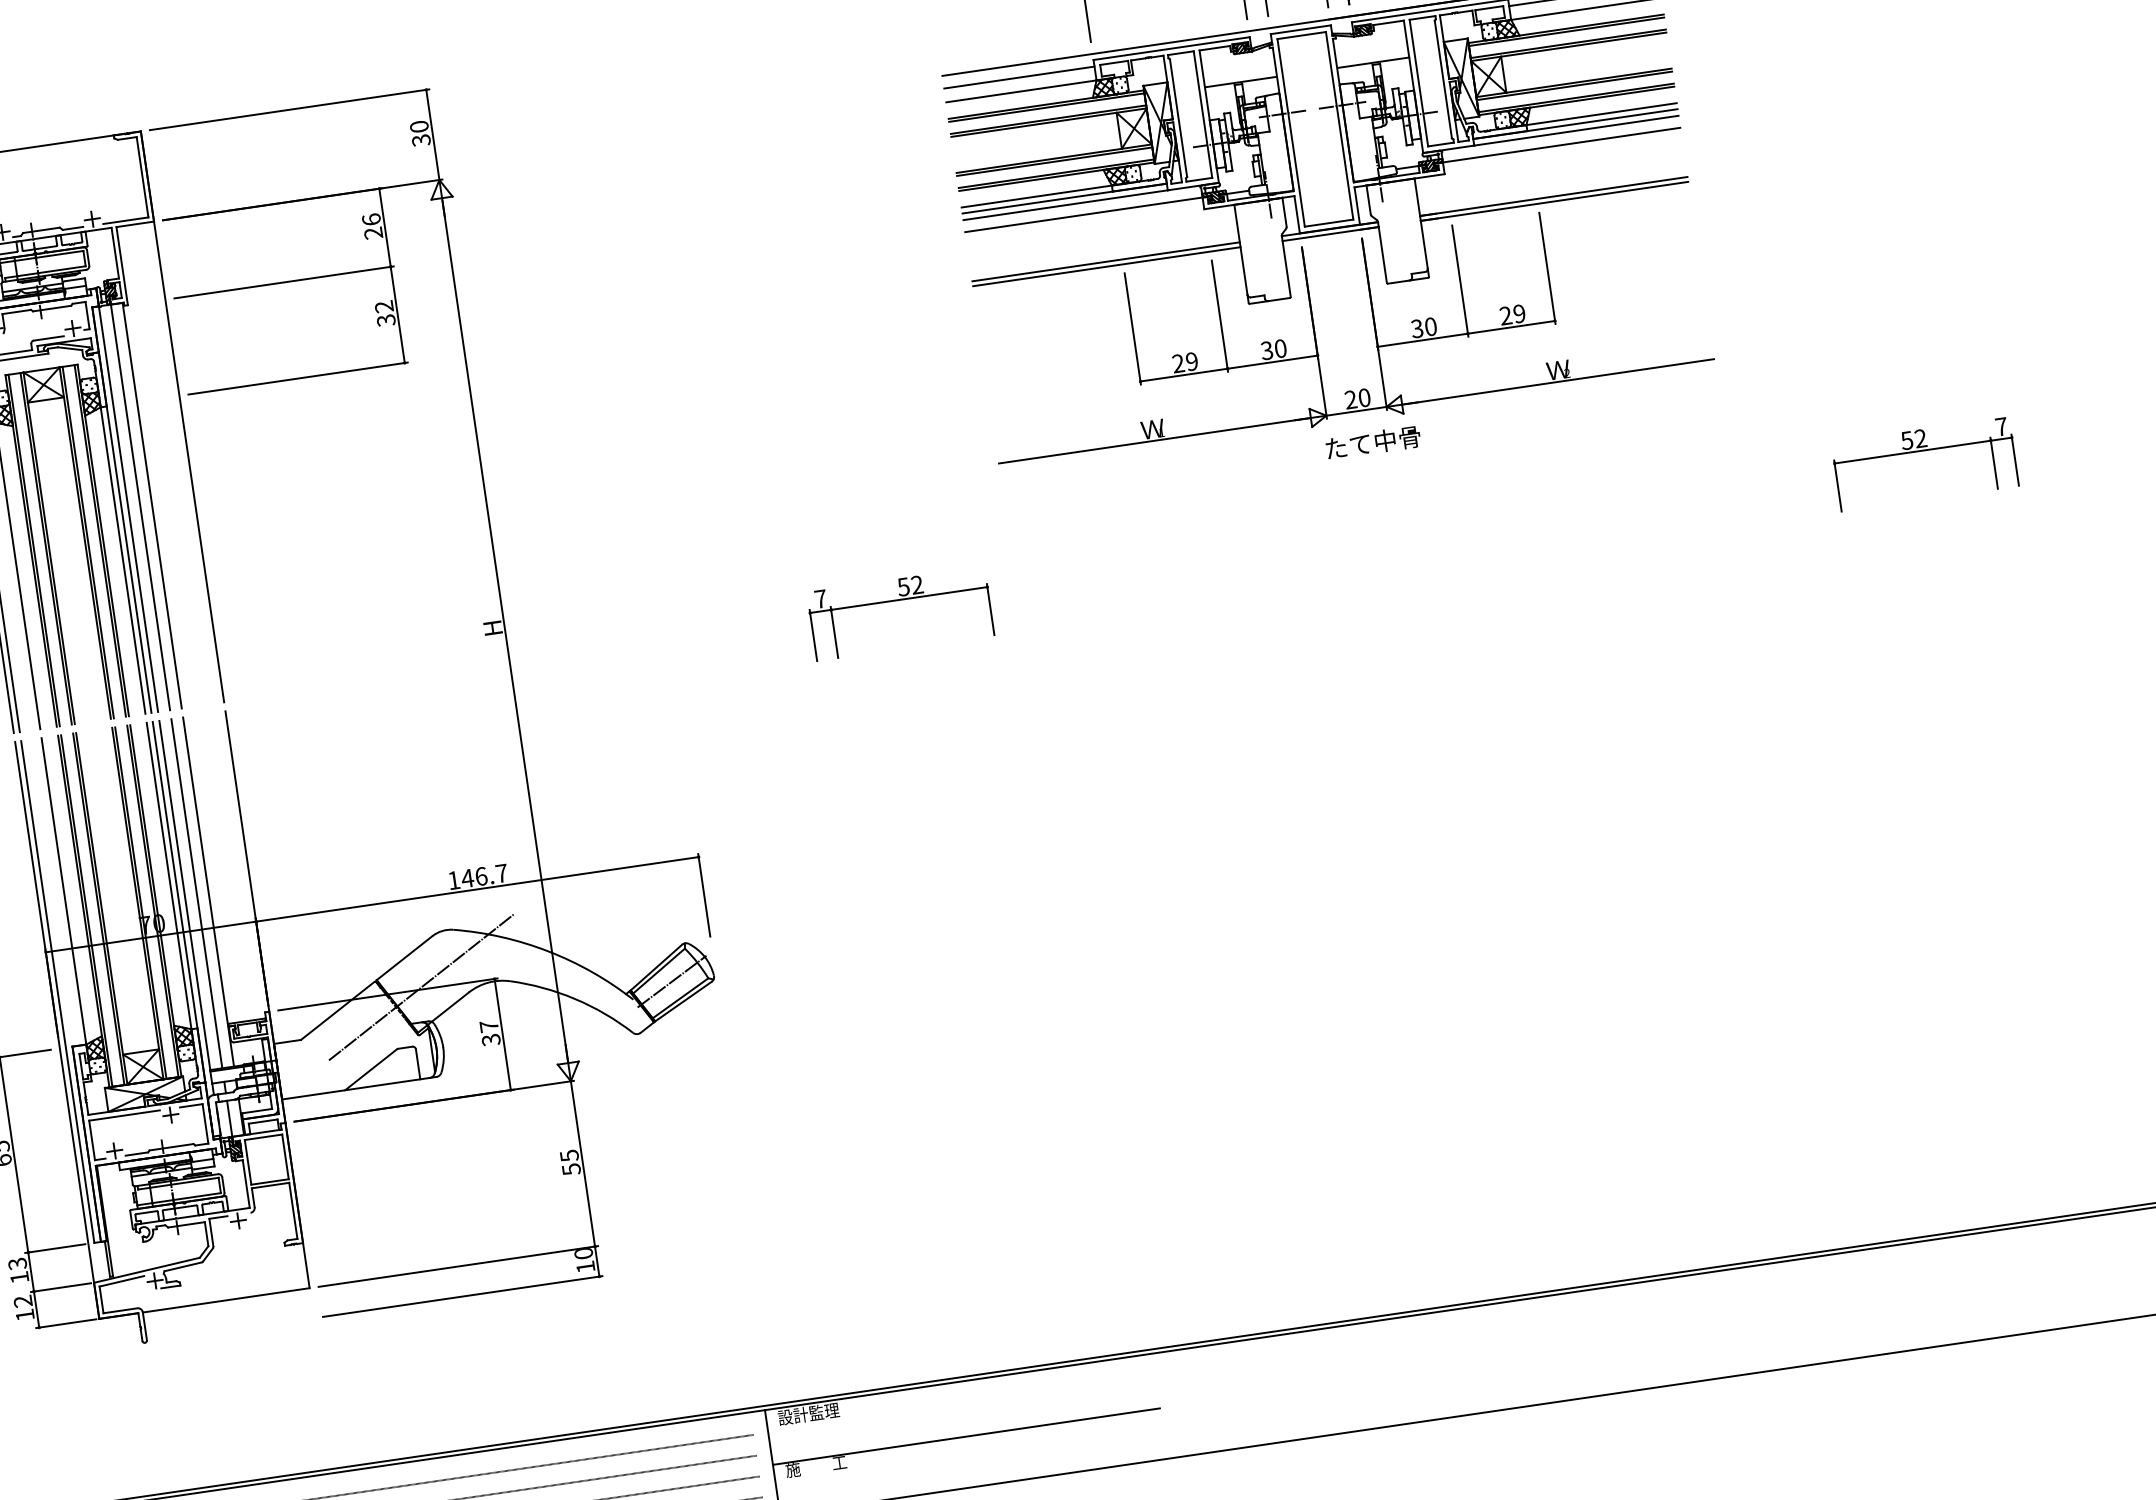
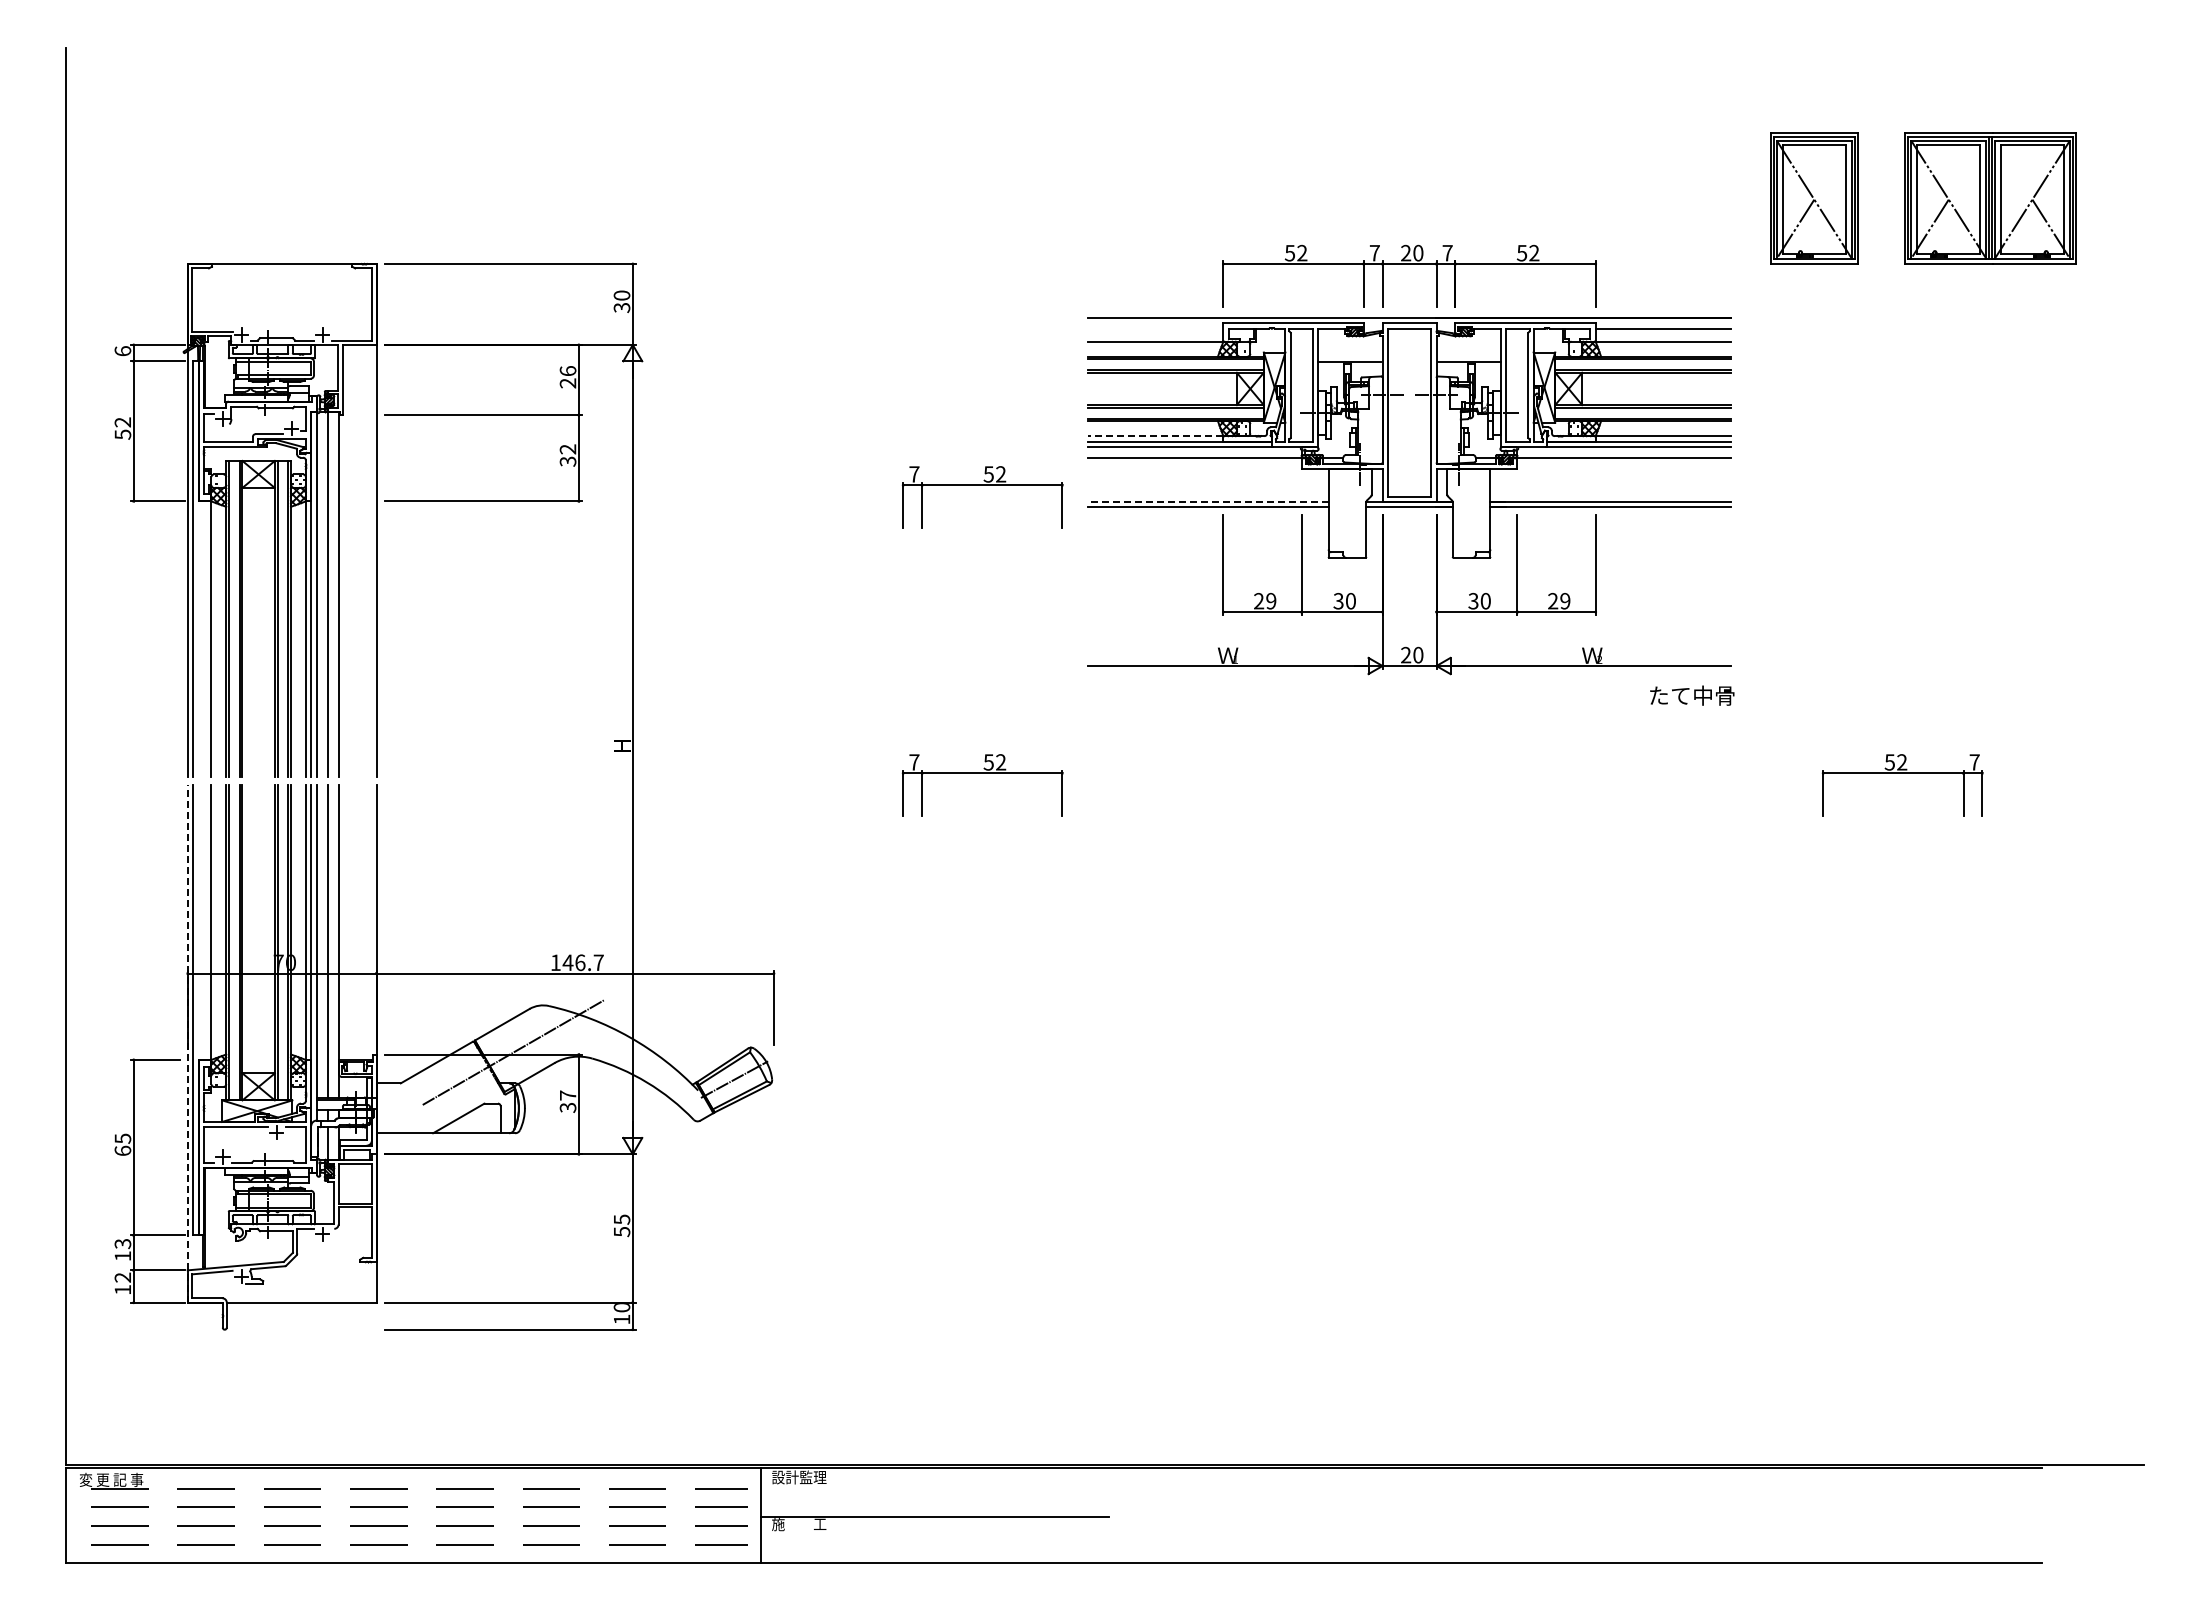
line: (1018, 77) -> (1155, 329), removed
line: (1036, 197) -> (1155, 436), solid -> dashed
line: (1106, 261) -> (1208, 502), solid -> dashed
part: (851, 279) -> (982, 485), added
text: (1373, 442) -> (1692, 695), moved
line: (56, 1030) -> (187, 1043), solid -> dashed

